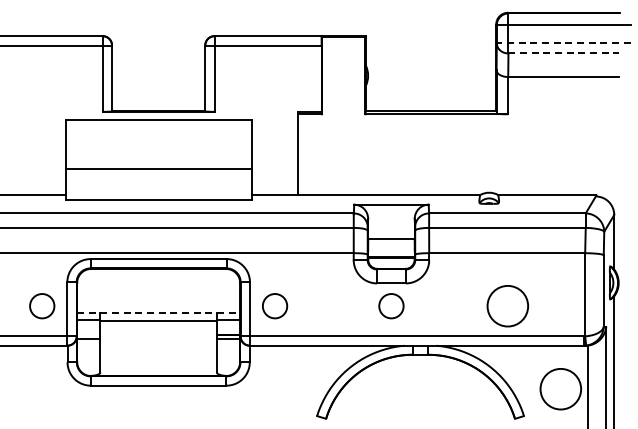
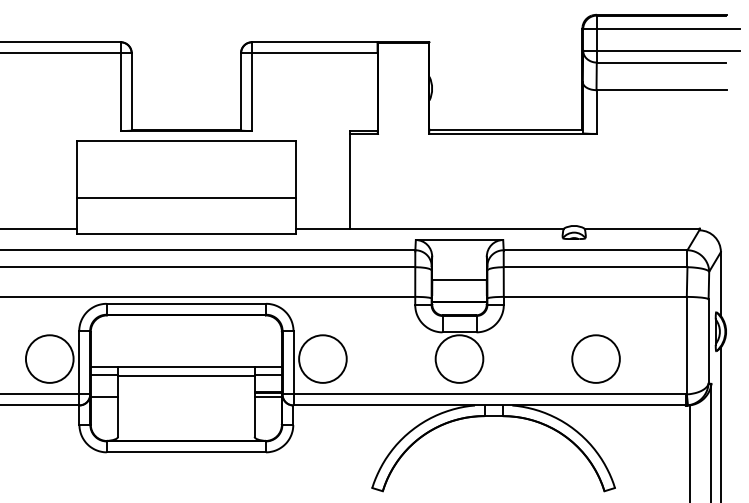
line: (563, 43) -> (661, 50), dashed -> solid
line: (564, 53) -> (662, 62), dashed -> solid
circle: (41, 305) -> (48, 358), size x1.67
circle: (274, 305) -> (322, 358), size x1.67
circle: (391, 305) -> (459, 358), size x1.67
line: (159, 313) -> (187, 367), dashed -> solid
circle: (560, 389) -> (657, 456), removed

